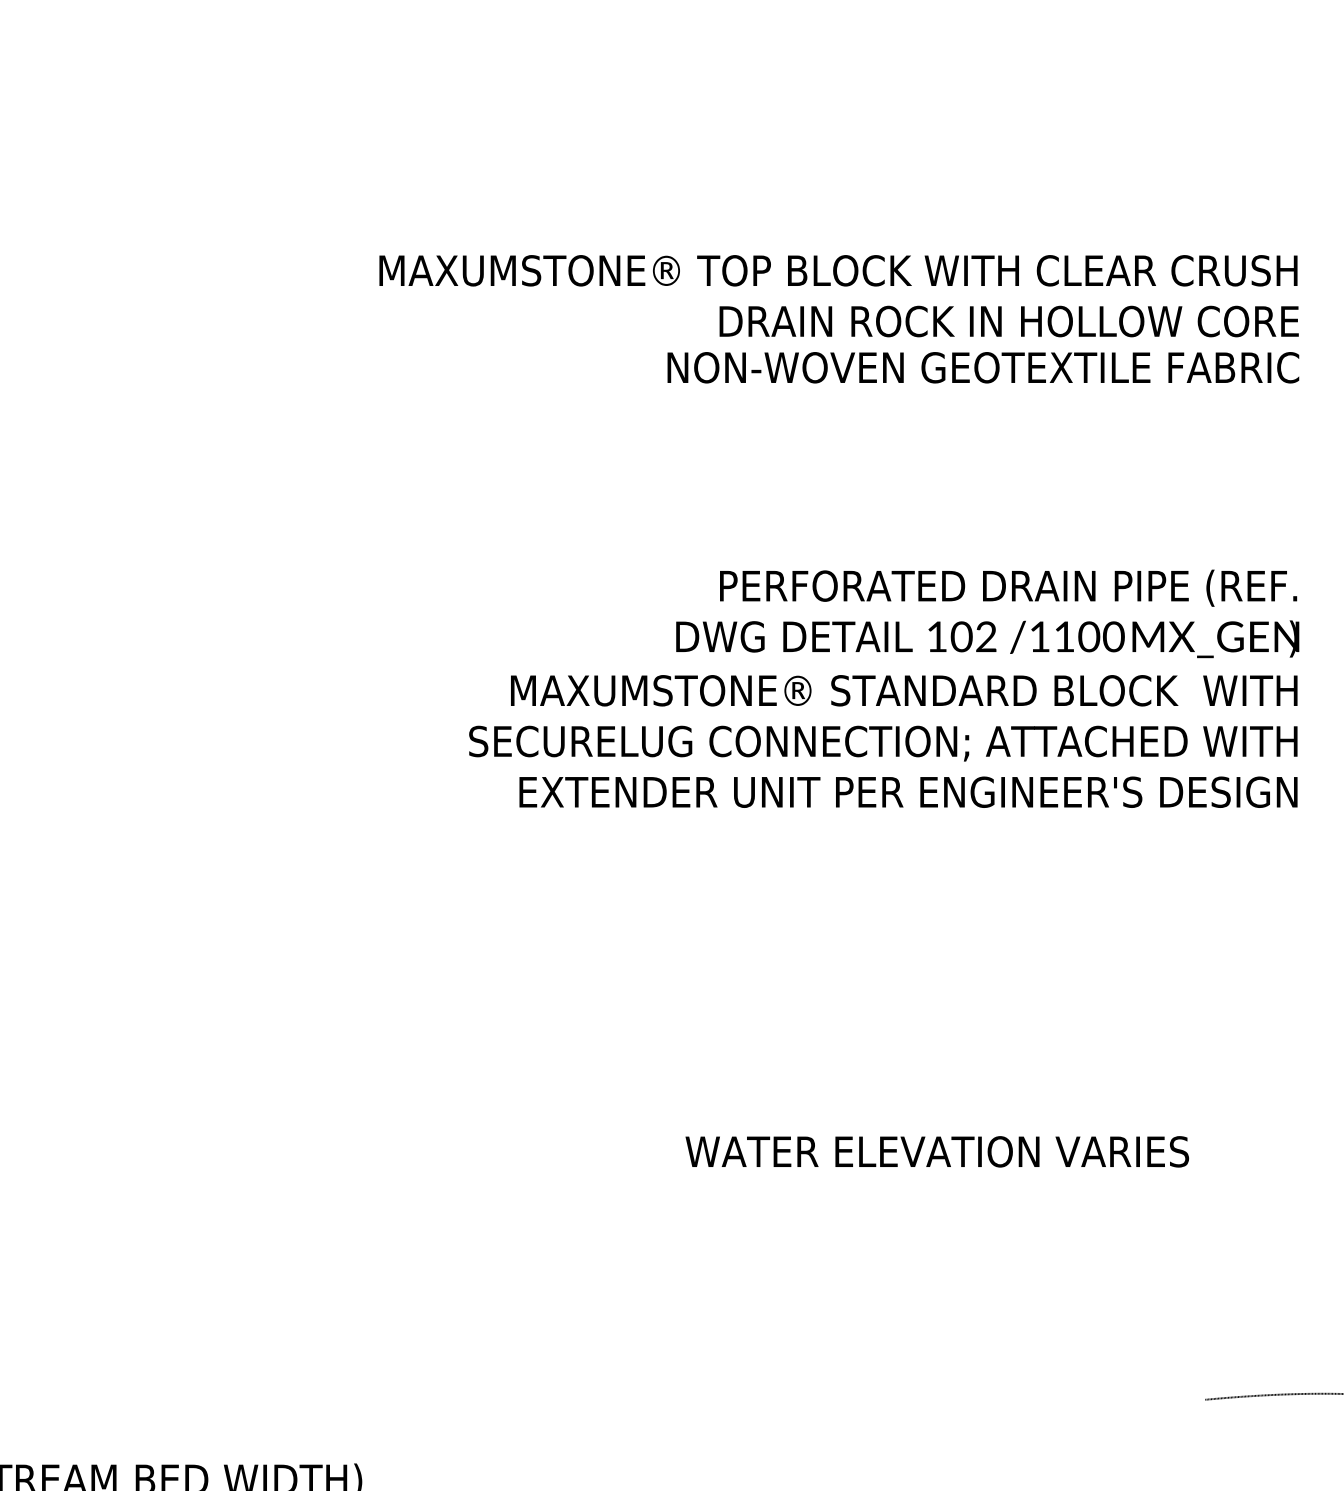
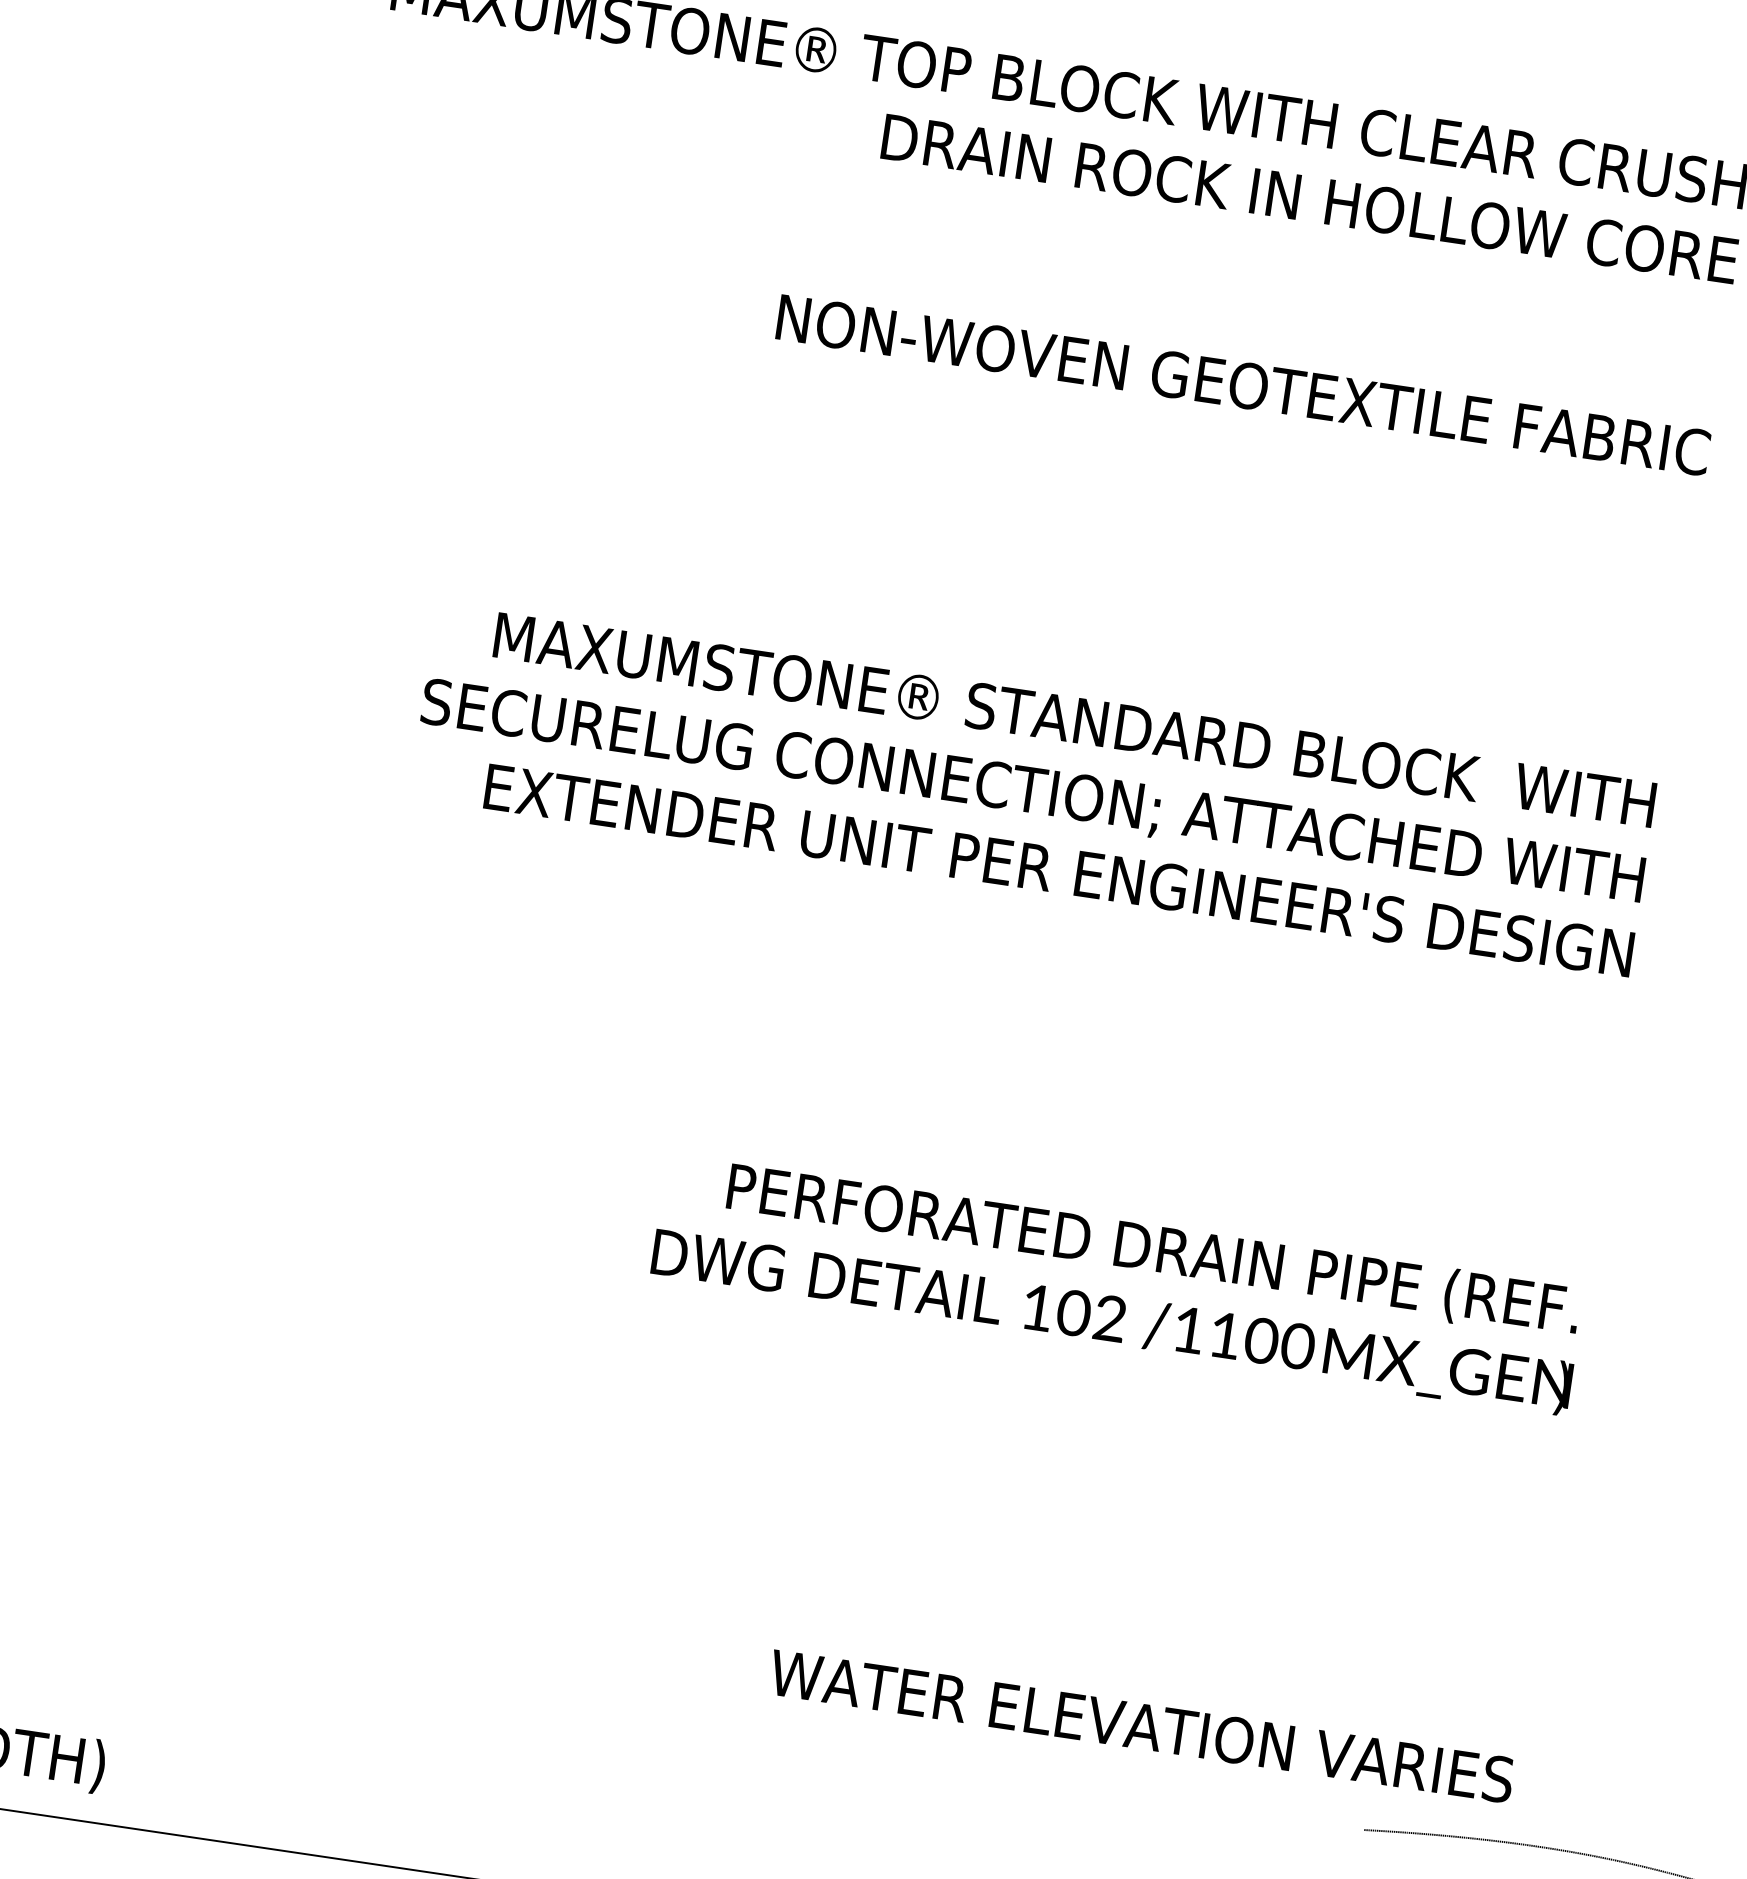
text: (983, 367) -> (1243, 384), moved
text: (987, 613) -> (1116, 1284), moved
text: (937, 1151) -> (1142, 1726), moved

